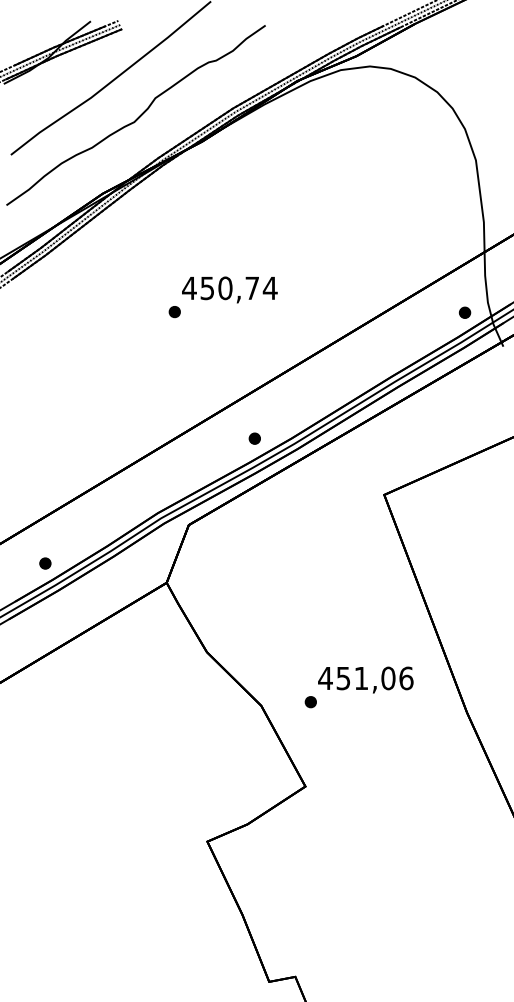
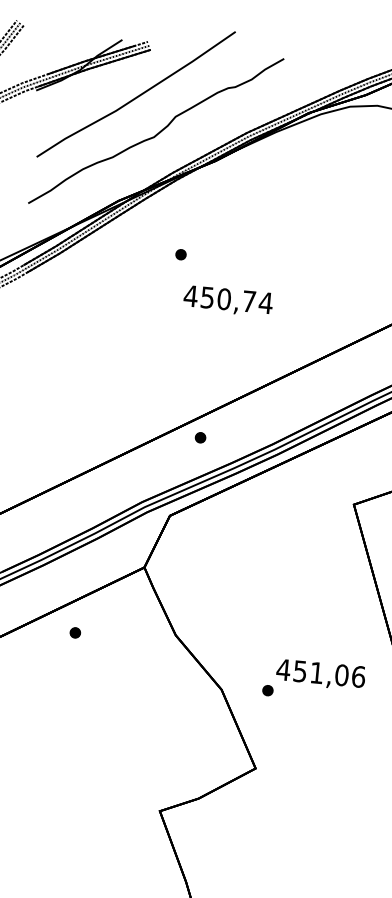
part: (174, 312) -> (180, 255), moved
part: (254, 438) -> (200, 437), moved
part: (45, 563) -> (75, 632), moved

